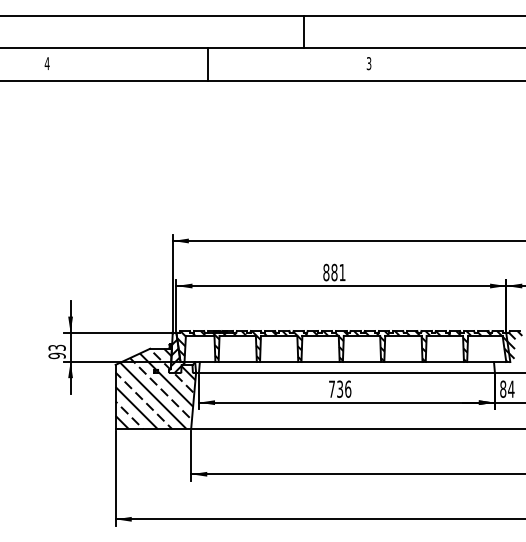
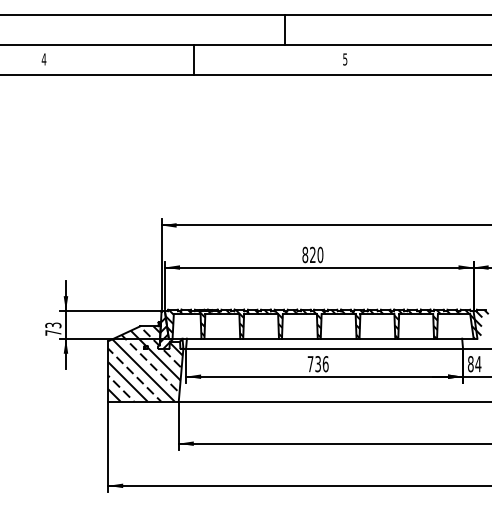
text: (369, 63) -> (345, 59), 3 -> 5
text: (338, 272) -> (316, 254), 881 -> 820
text: (56, 355) -> (52, 332), 93 -> 73

